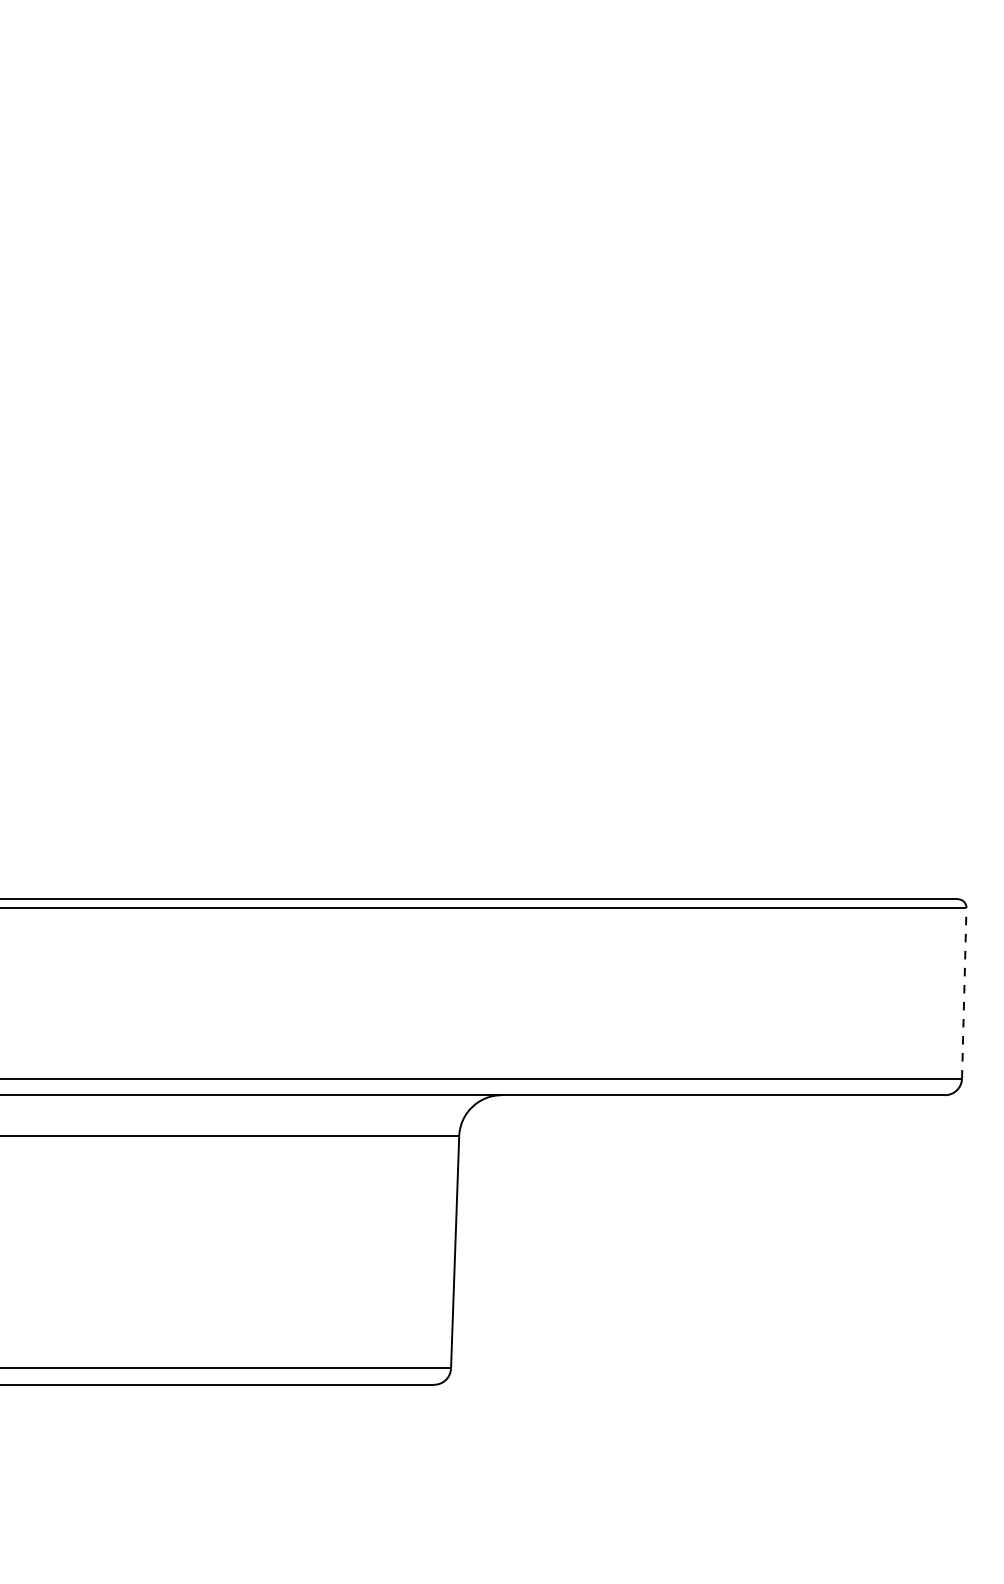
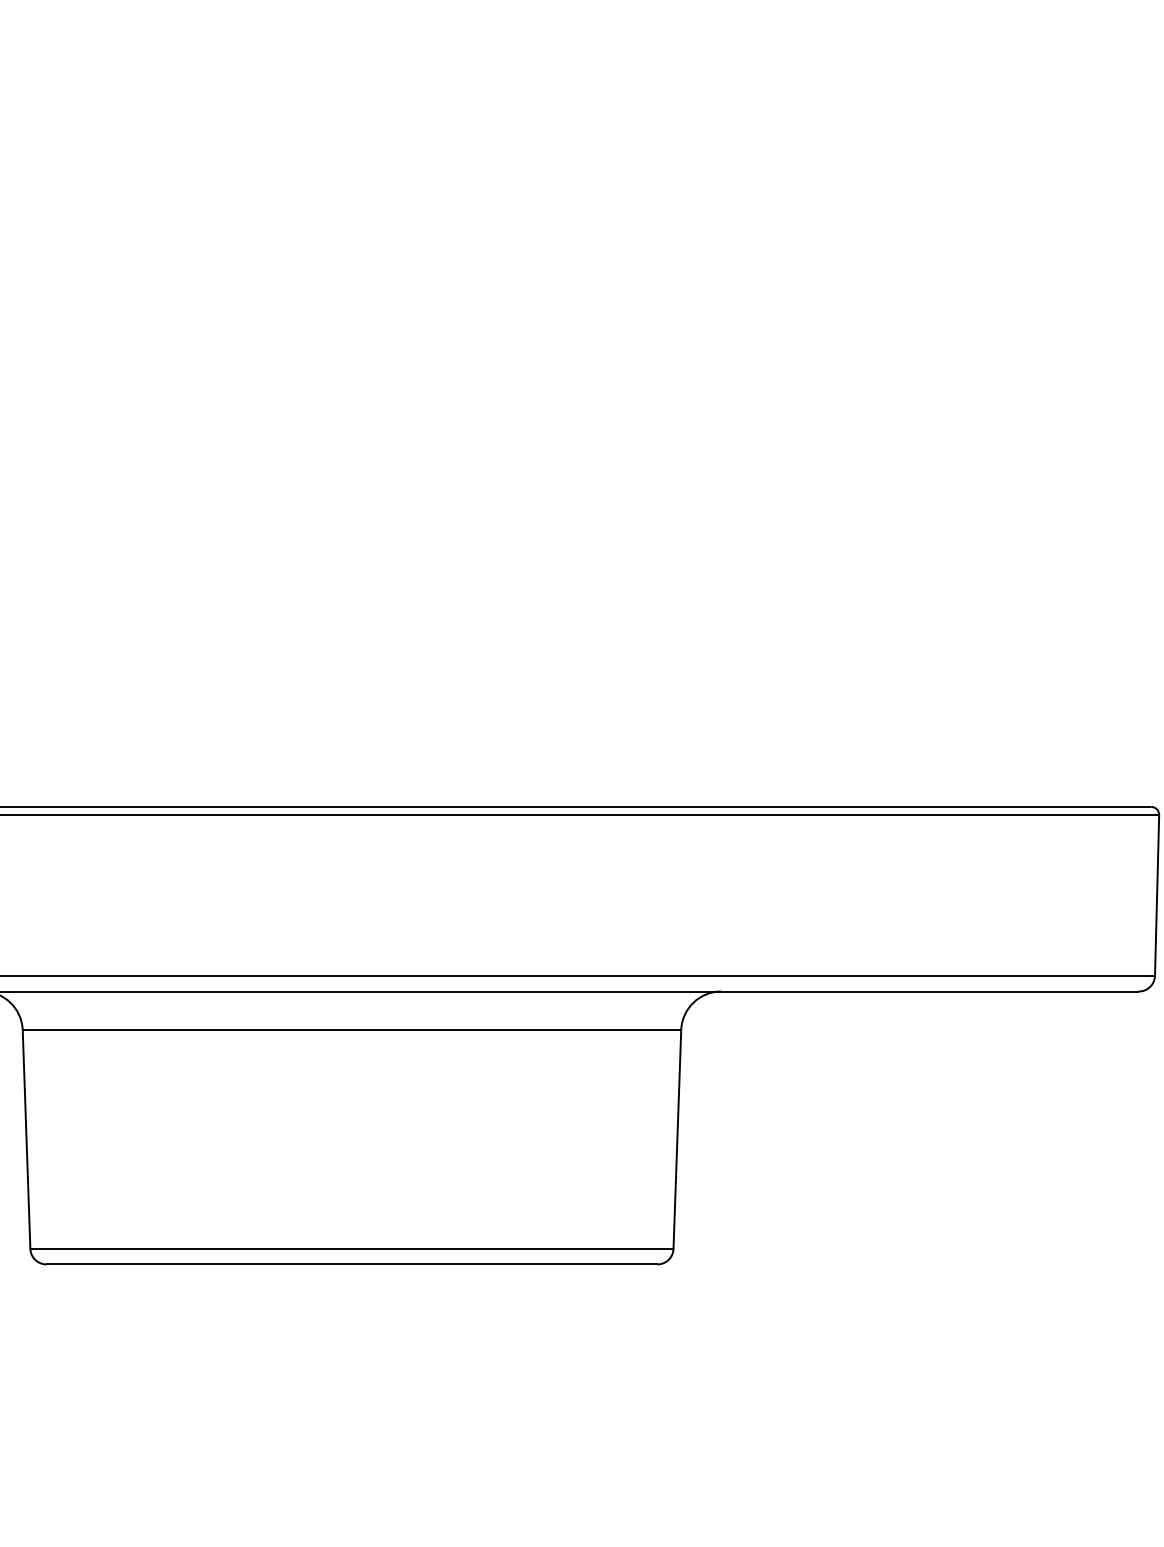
line: (964, 993) -> (1157, 895), dashed -> solid

